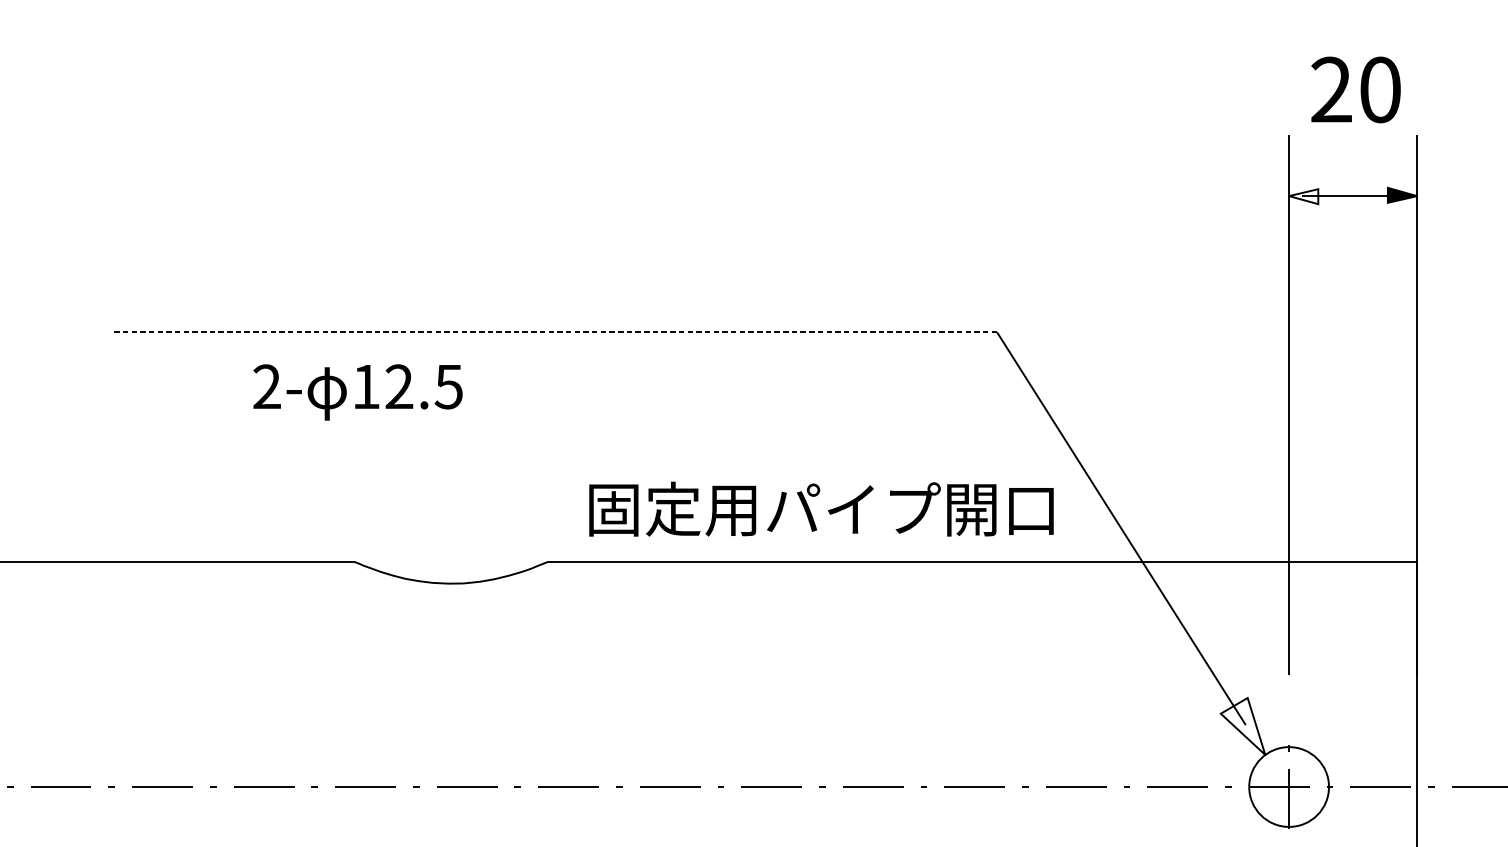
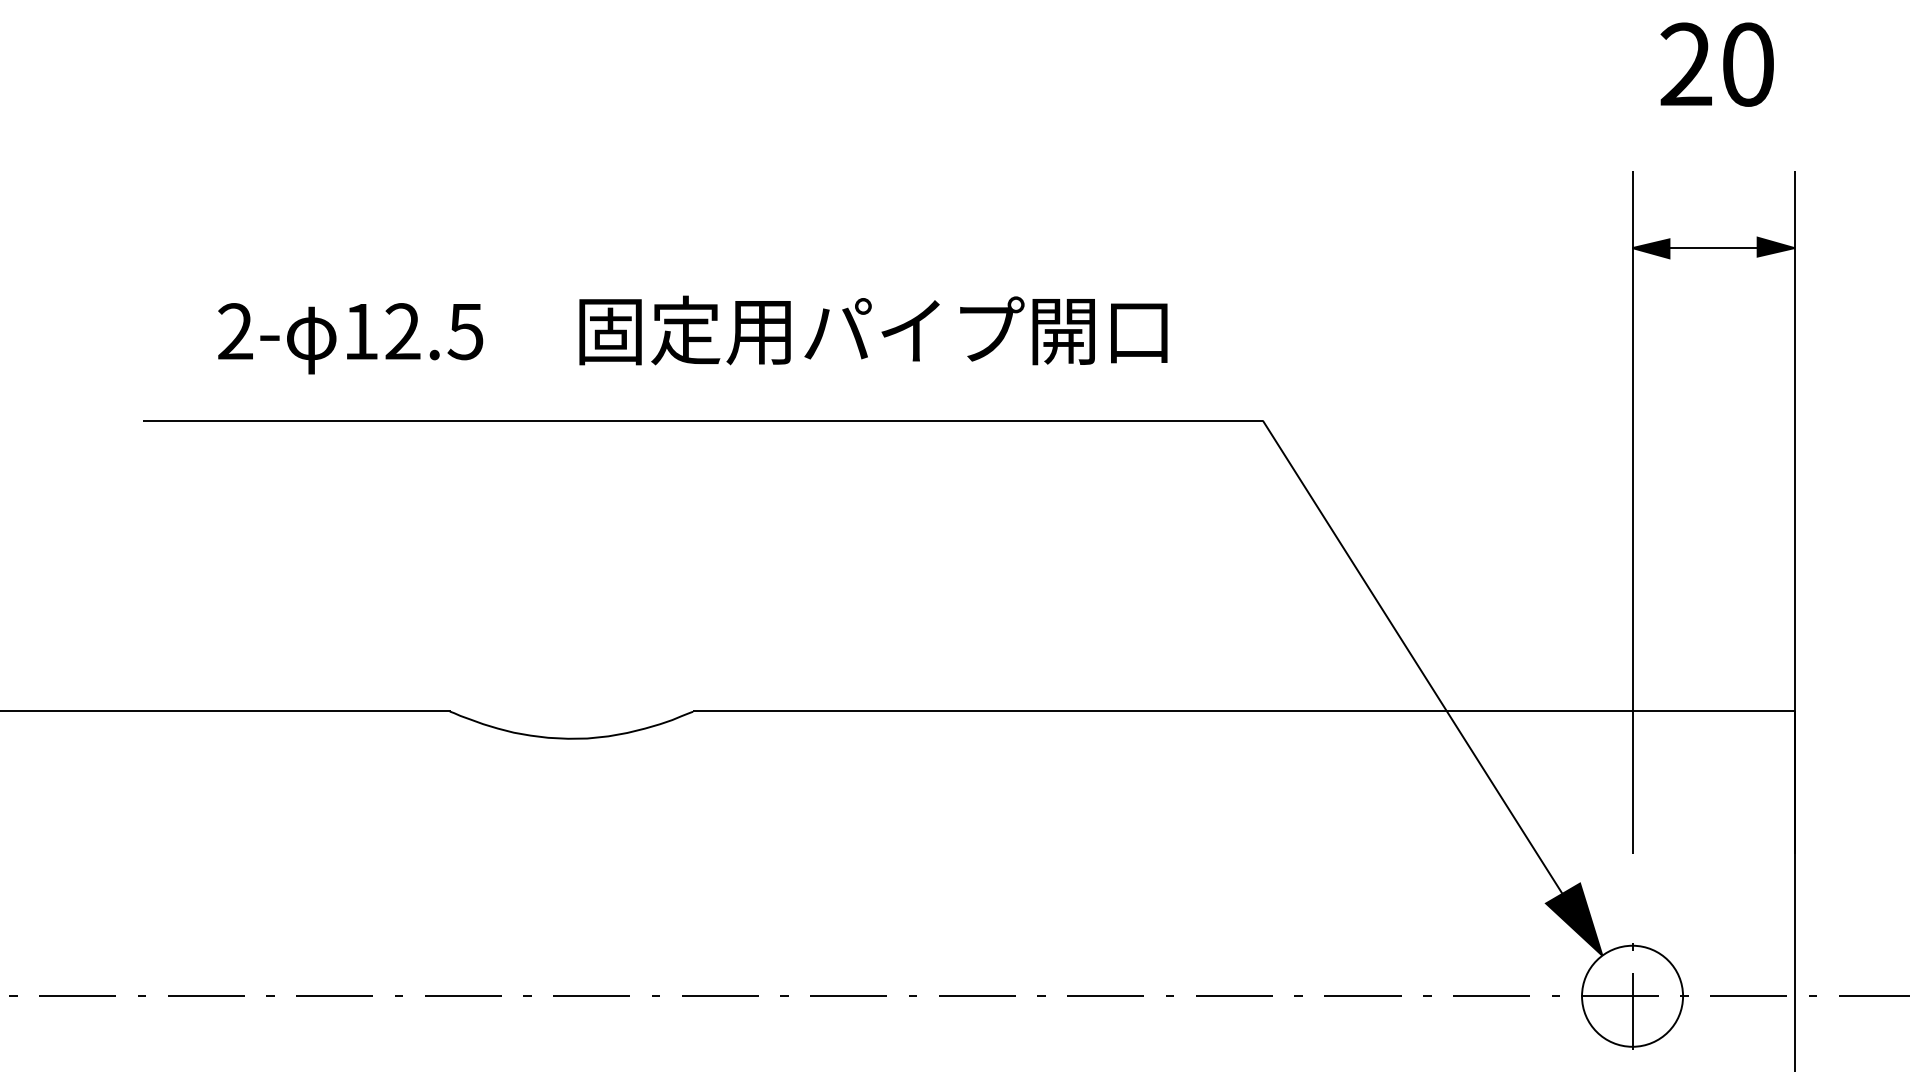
text: (1355, 89) -> (1716, 64), moved
fill: (1303, 196) -> (1650, 248), added
line: (554, 332) -> (702, 420), dashed -> solid
text: (357, 392) -> (350, 338), moved
text: (821, 509) -> (873, 330), moved
fill: (1243, 726) -> (1574, 919), added

